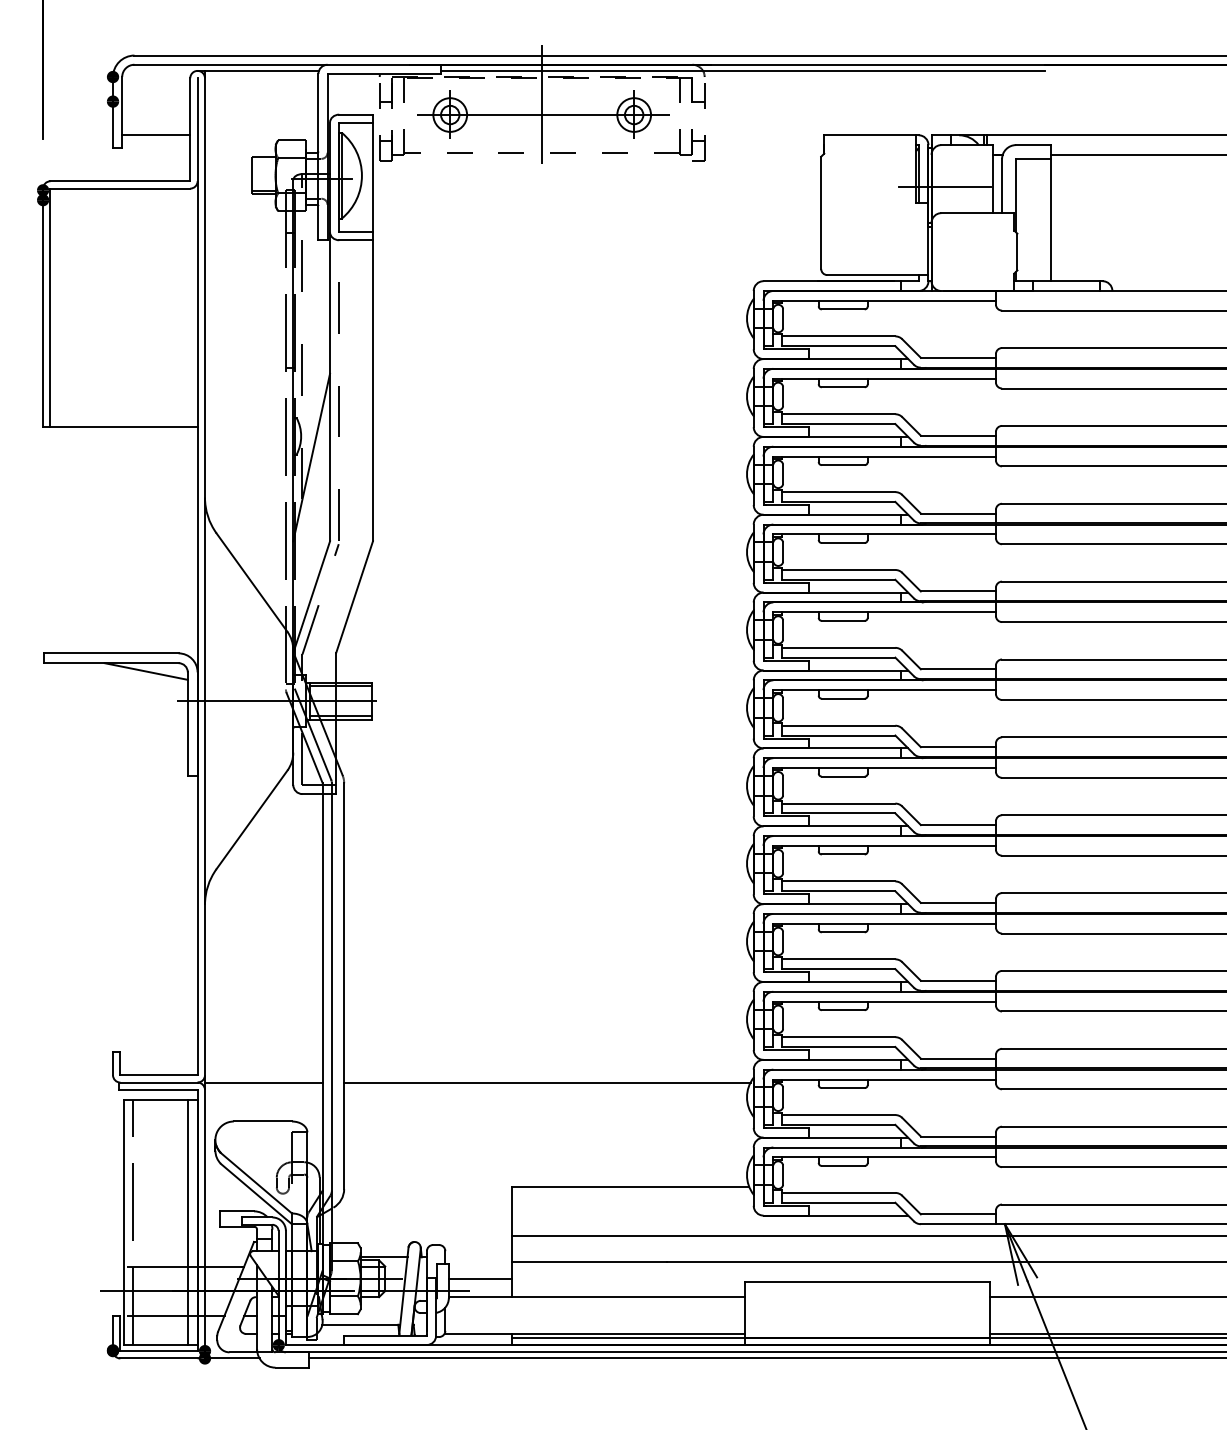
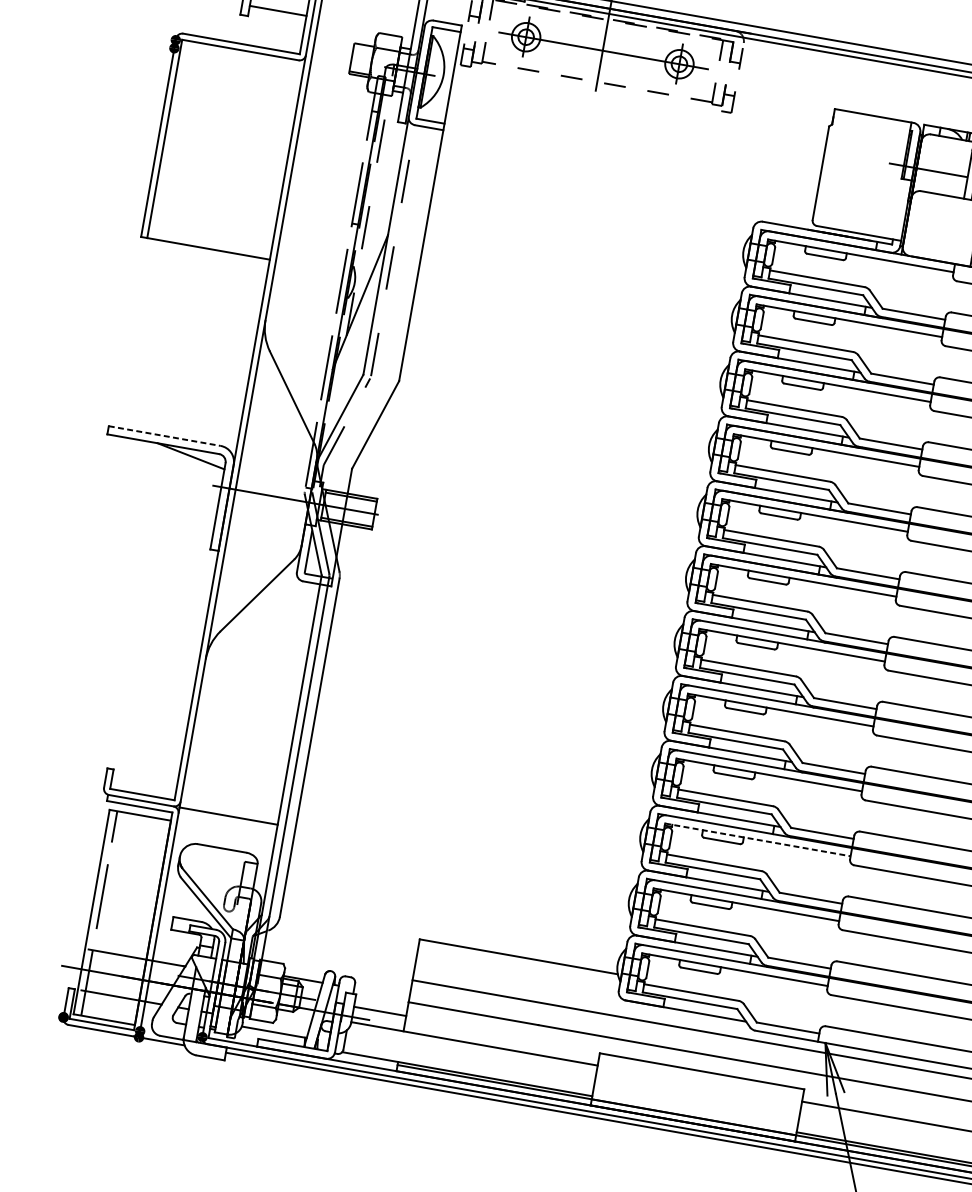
line: (111, 653) -> (164, 436), solid -> dashed
line: (885, 1001) -> (758, 839), solid -> dashed
line: (547, 1082) -> (465, 857), removed
line: (188, 1221) -> (145, 920), removed

